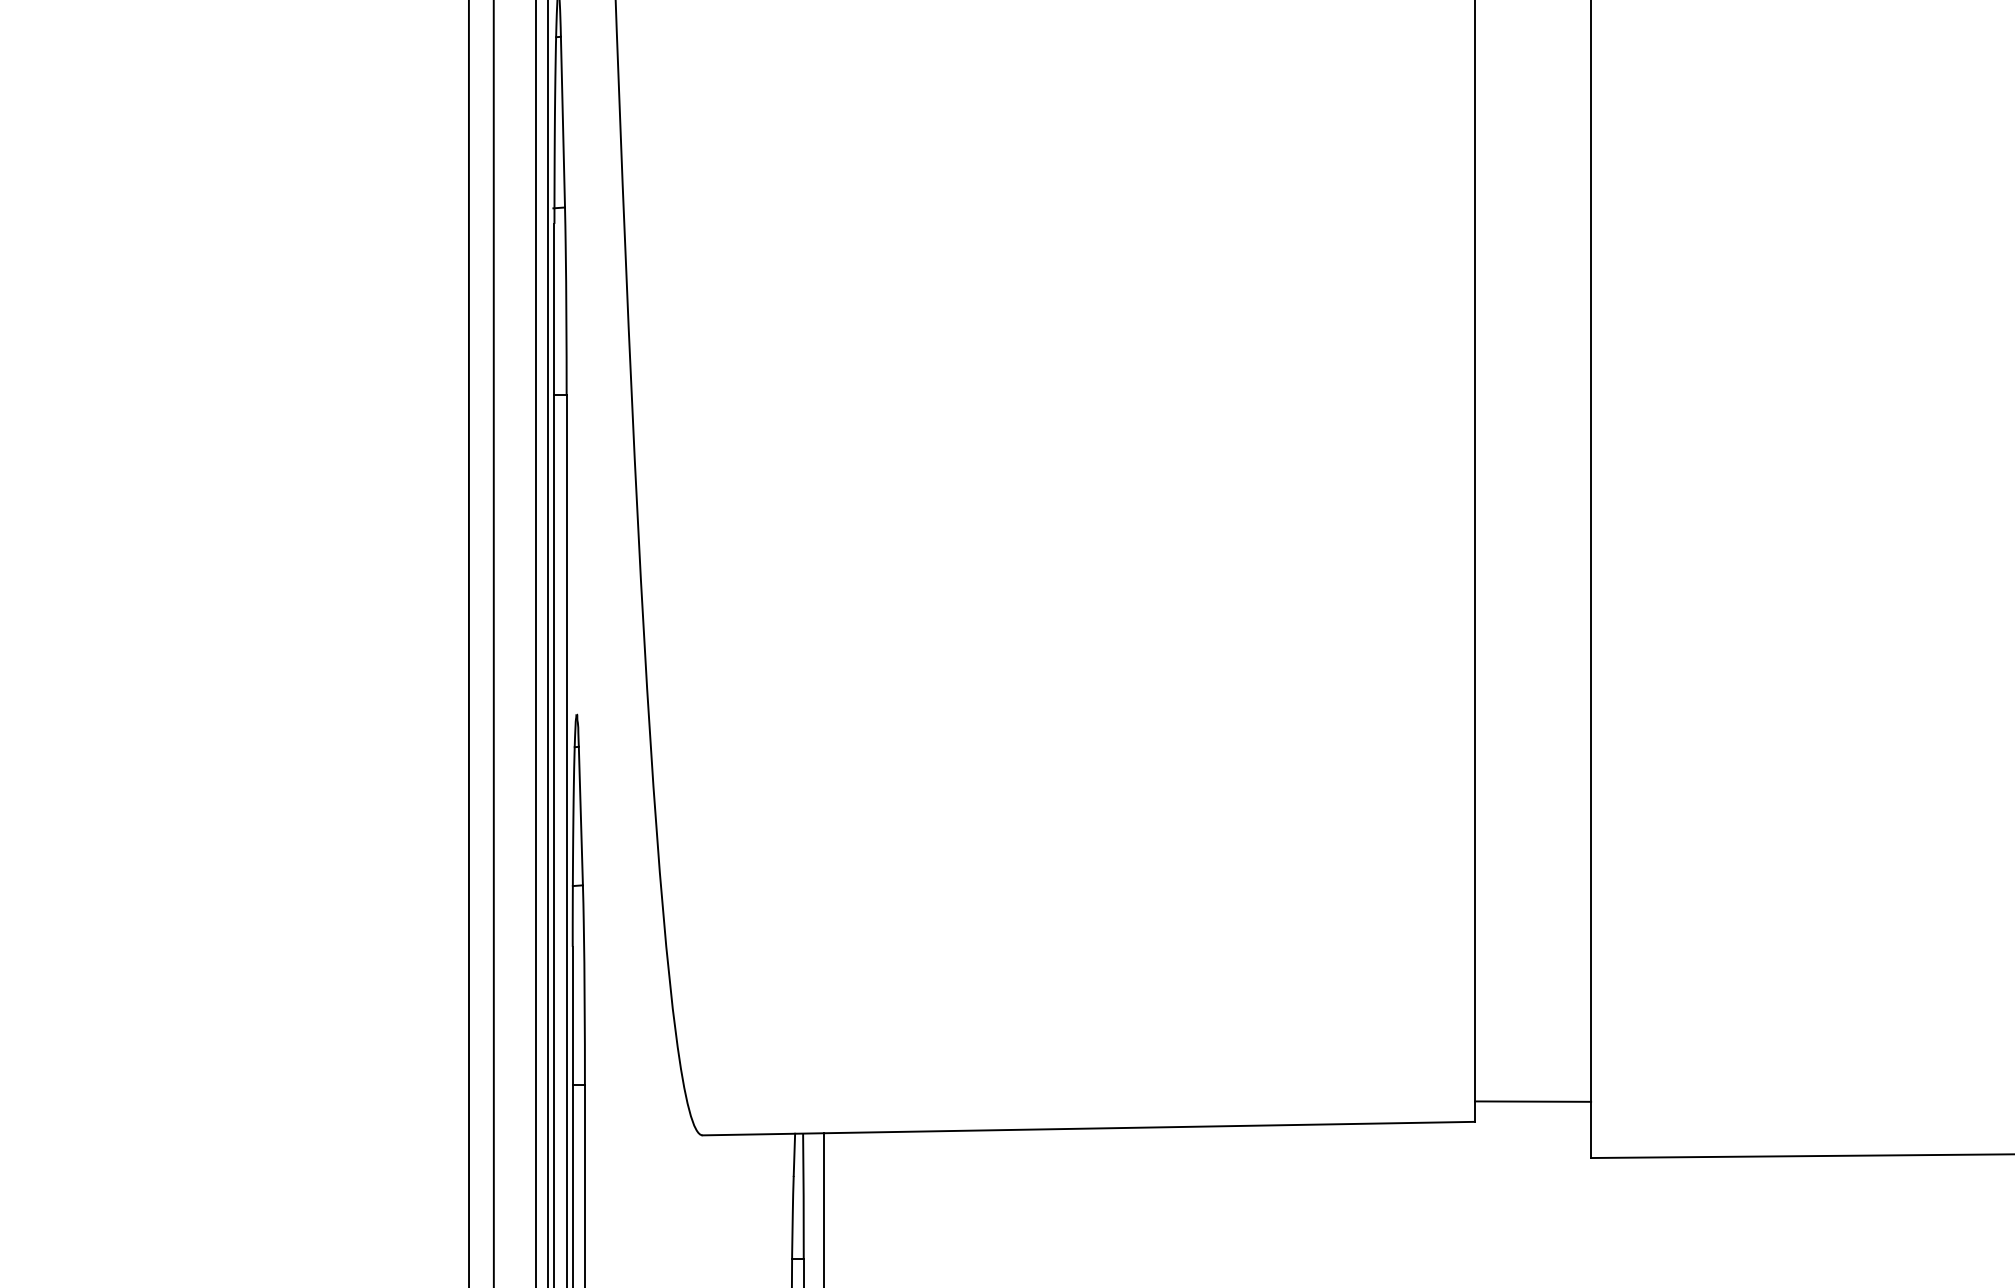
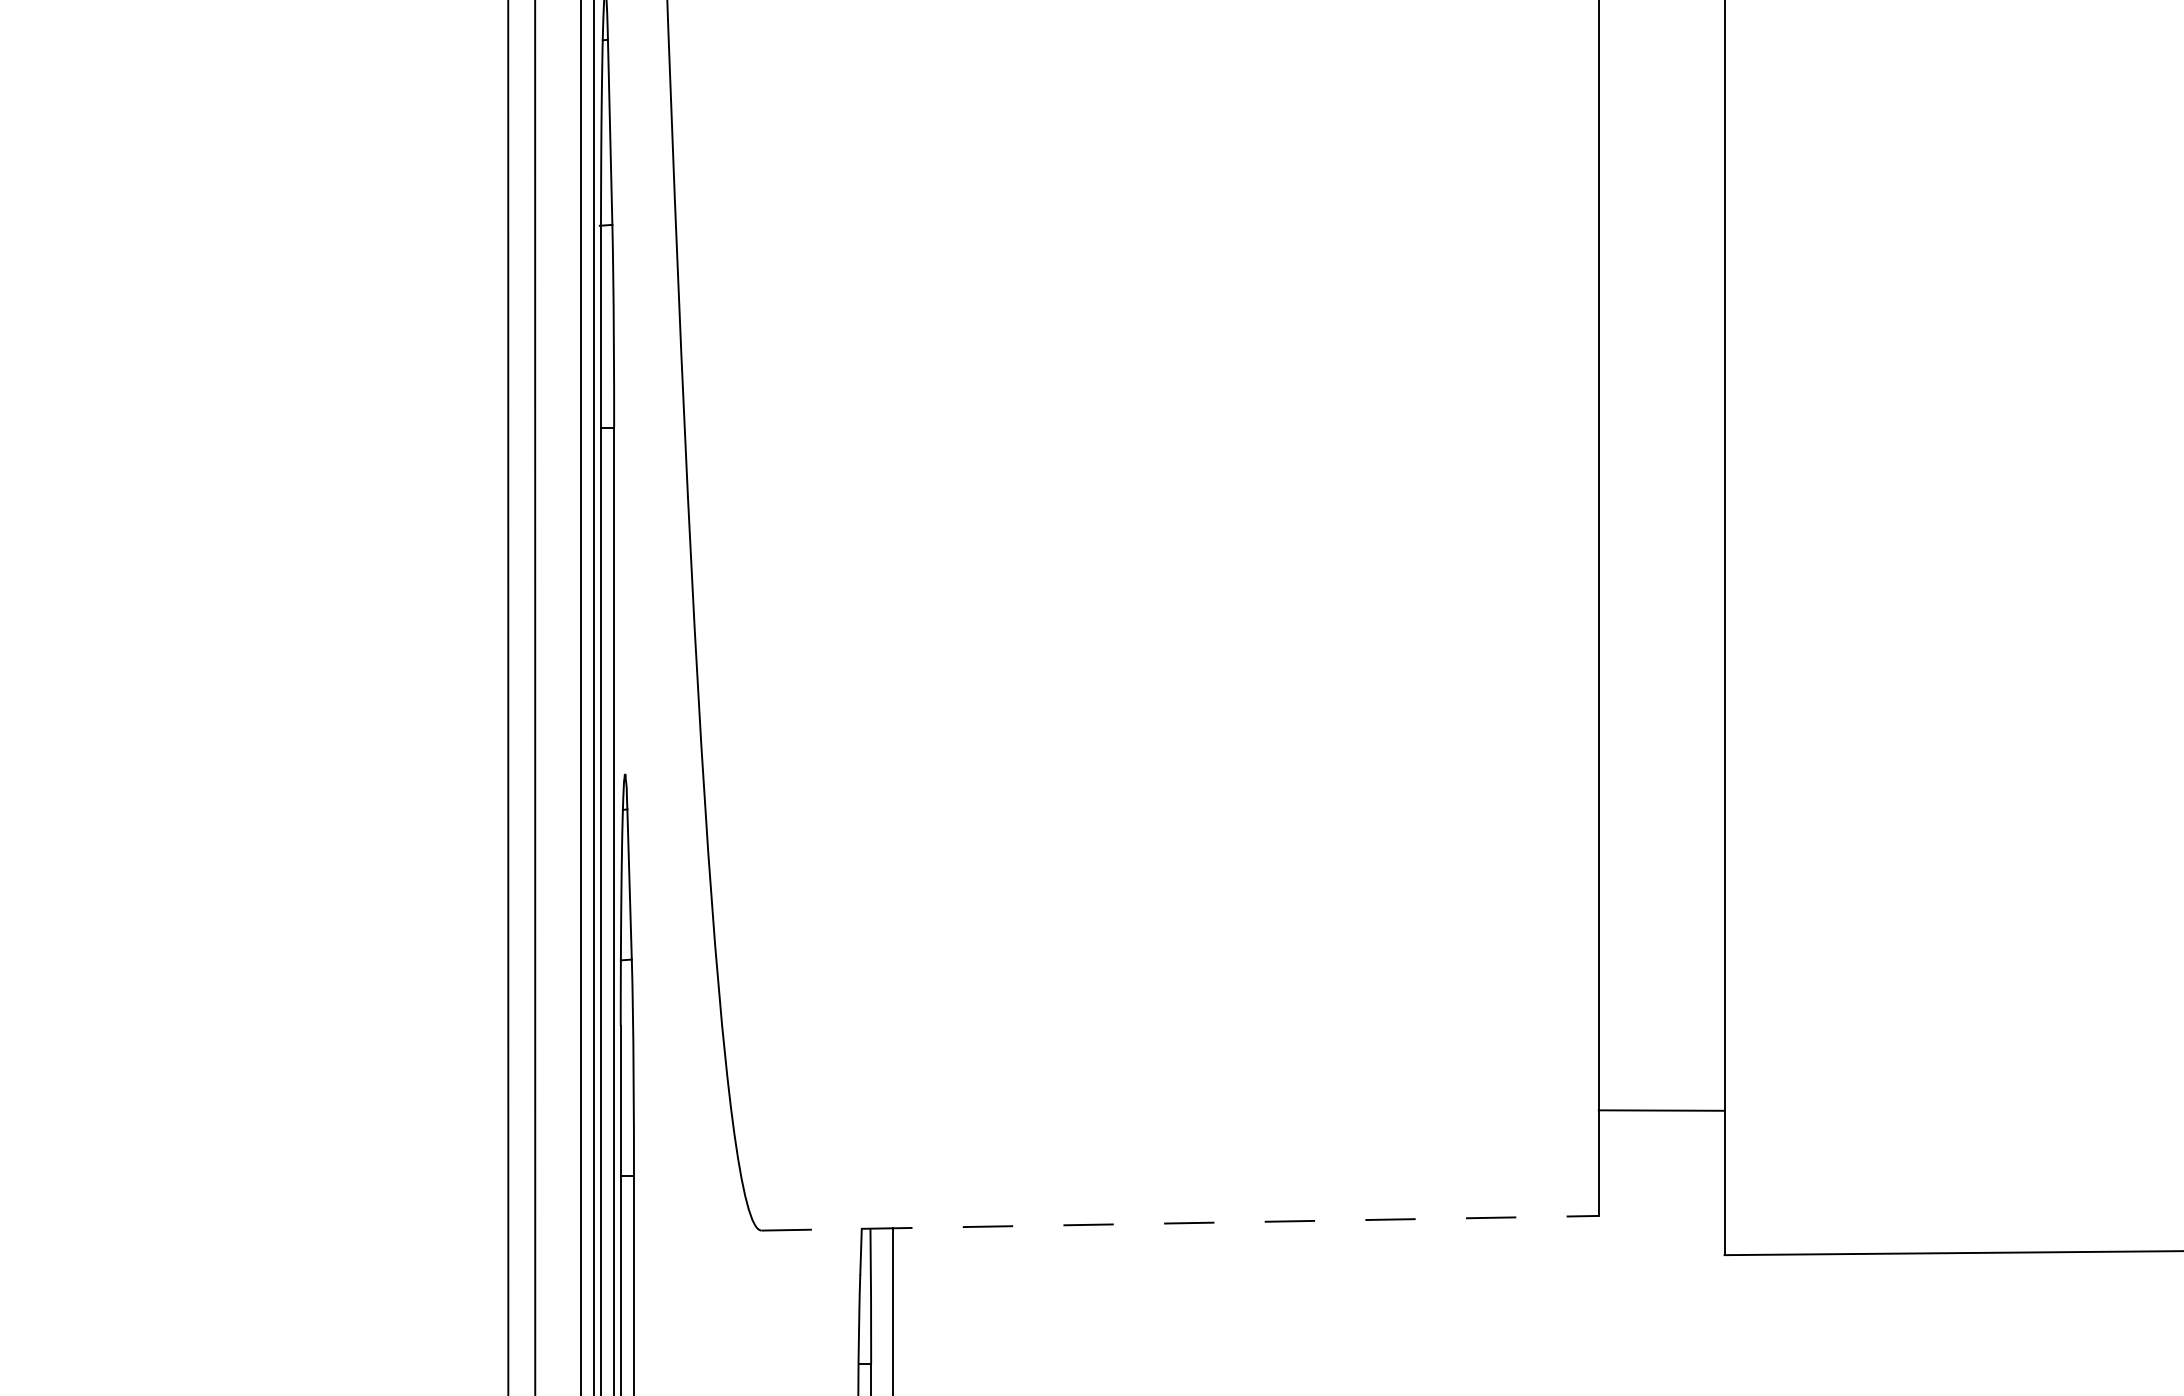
line: (1533, 1101) -> (1662, 1110), moved
line: (1089, 1128) -> (1180, 1223), solid -> dashed

